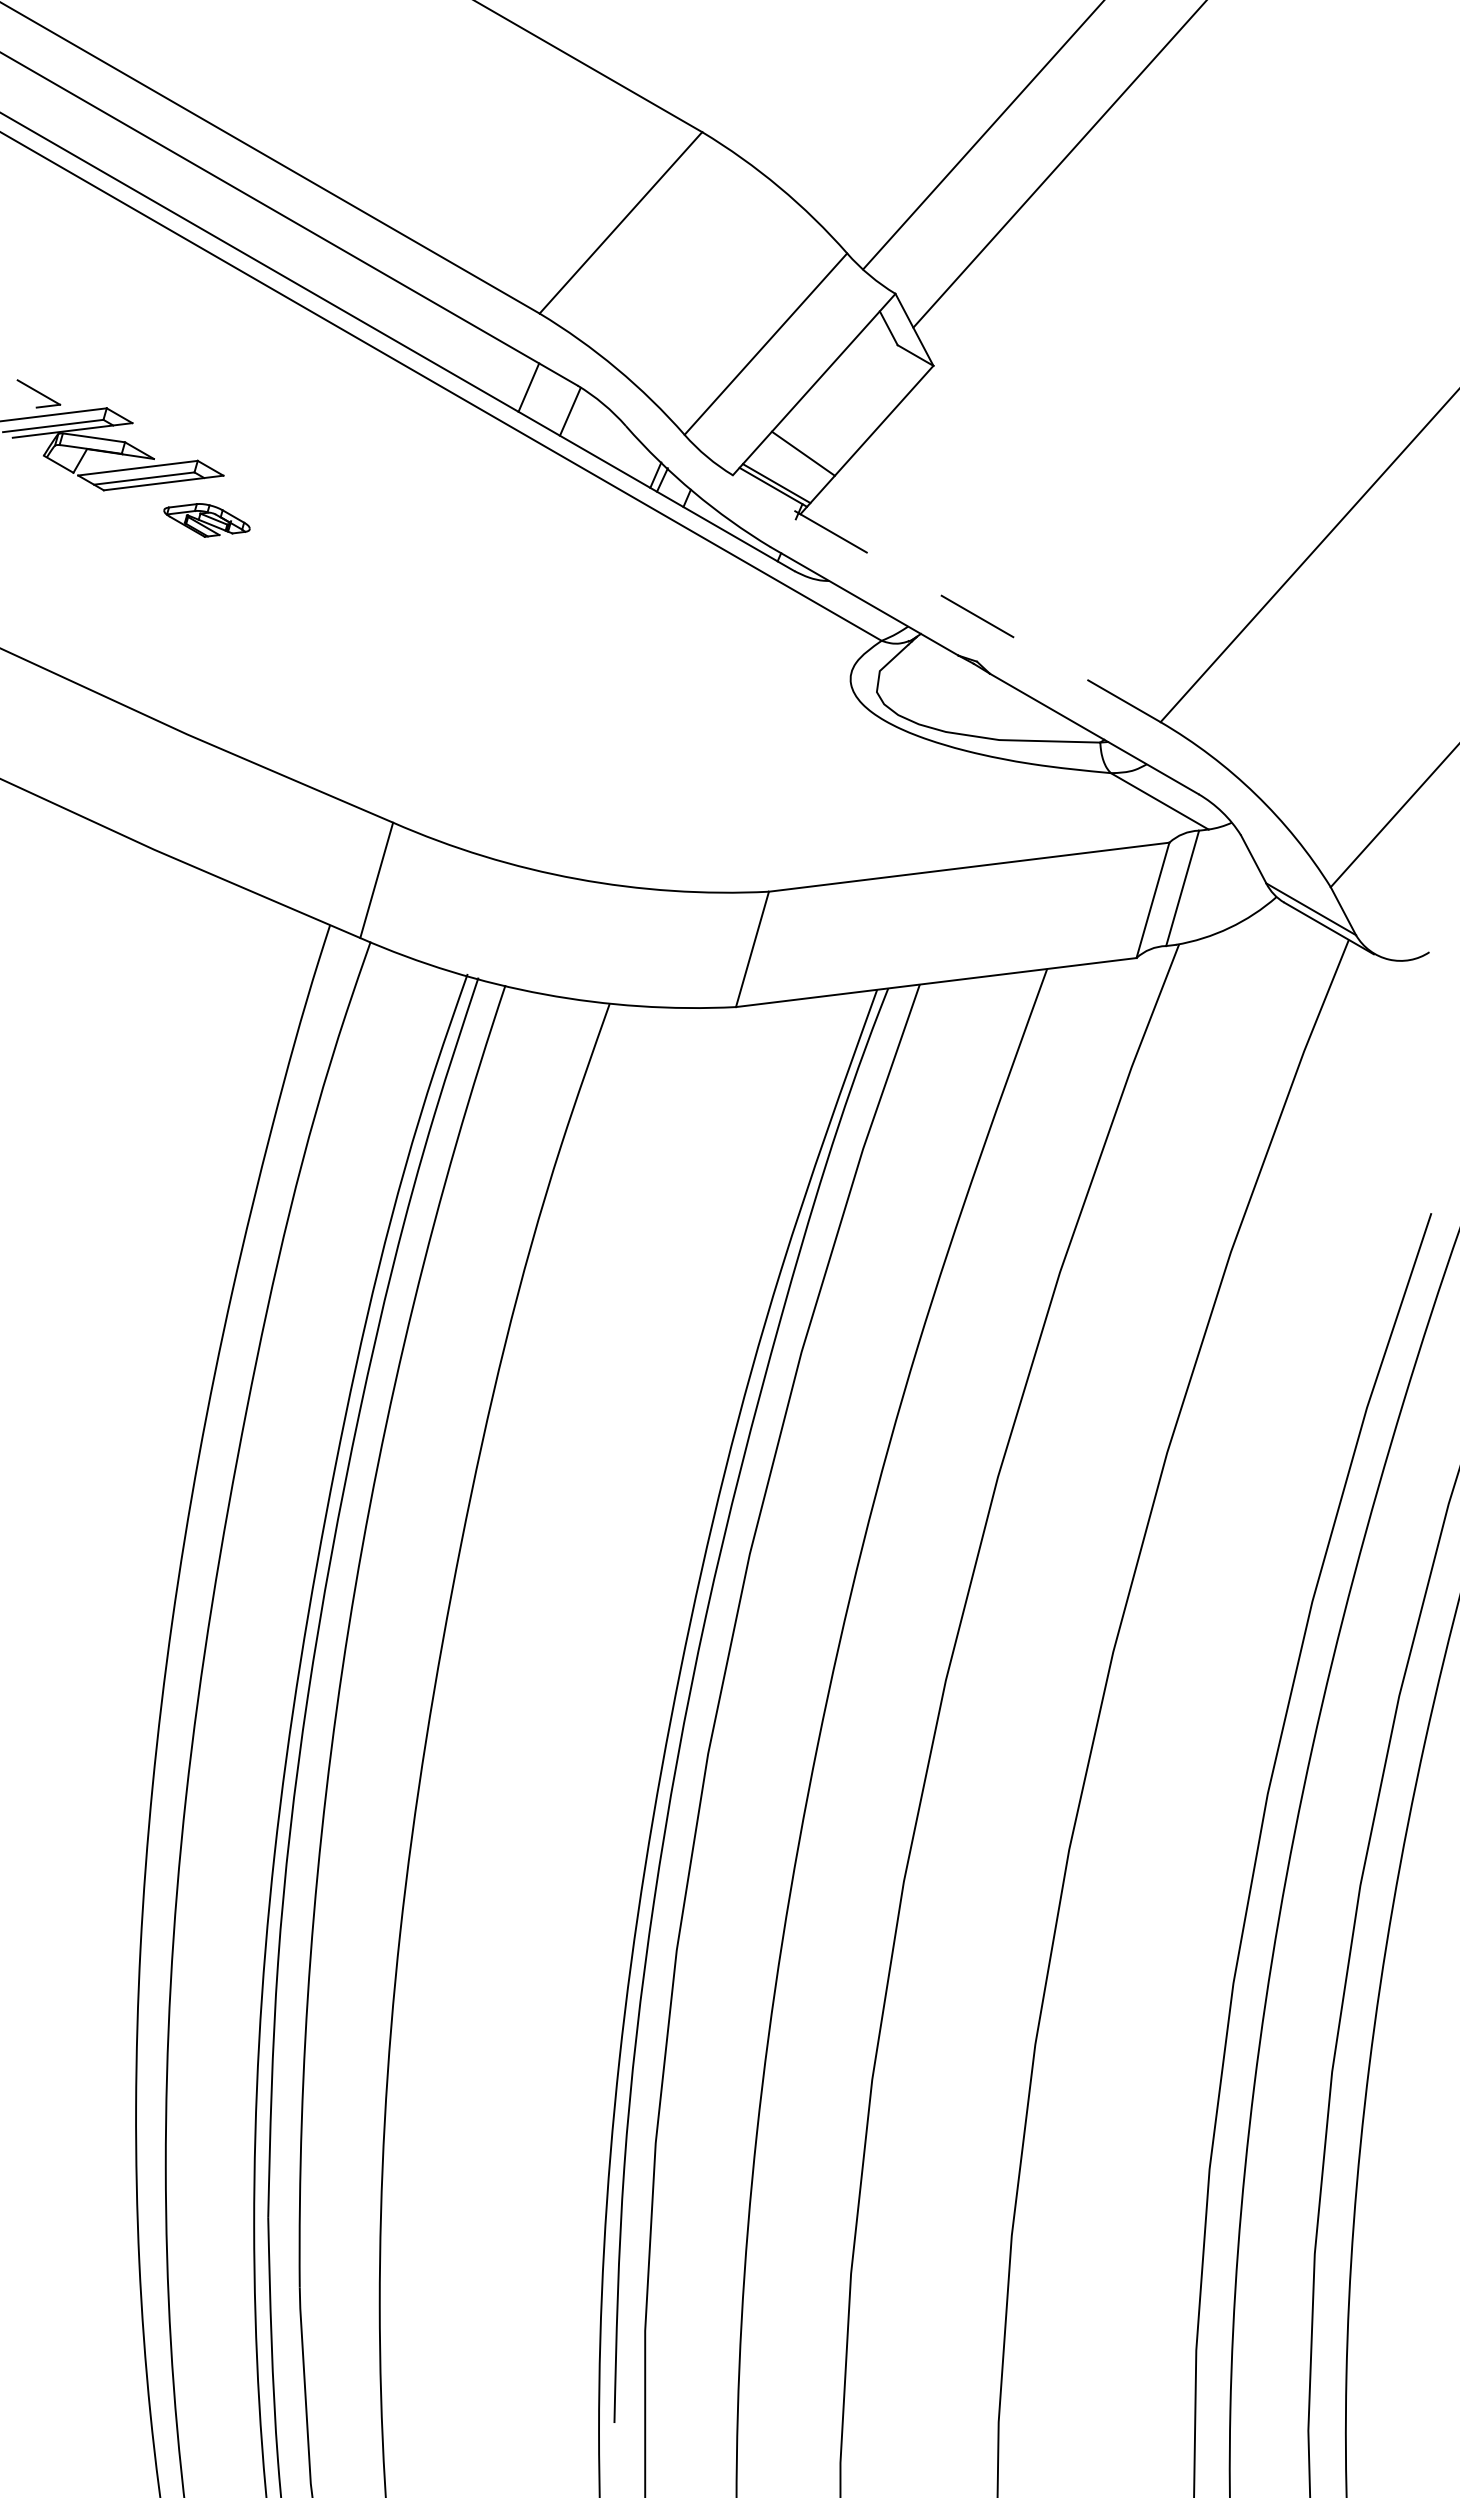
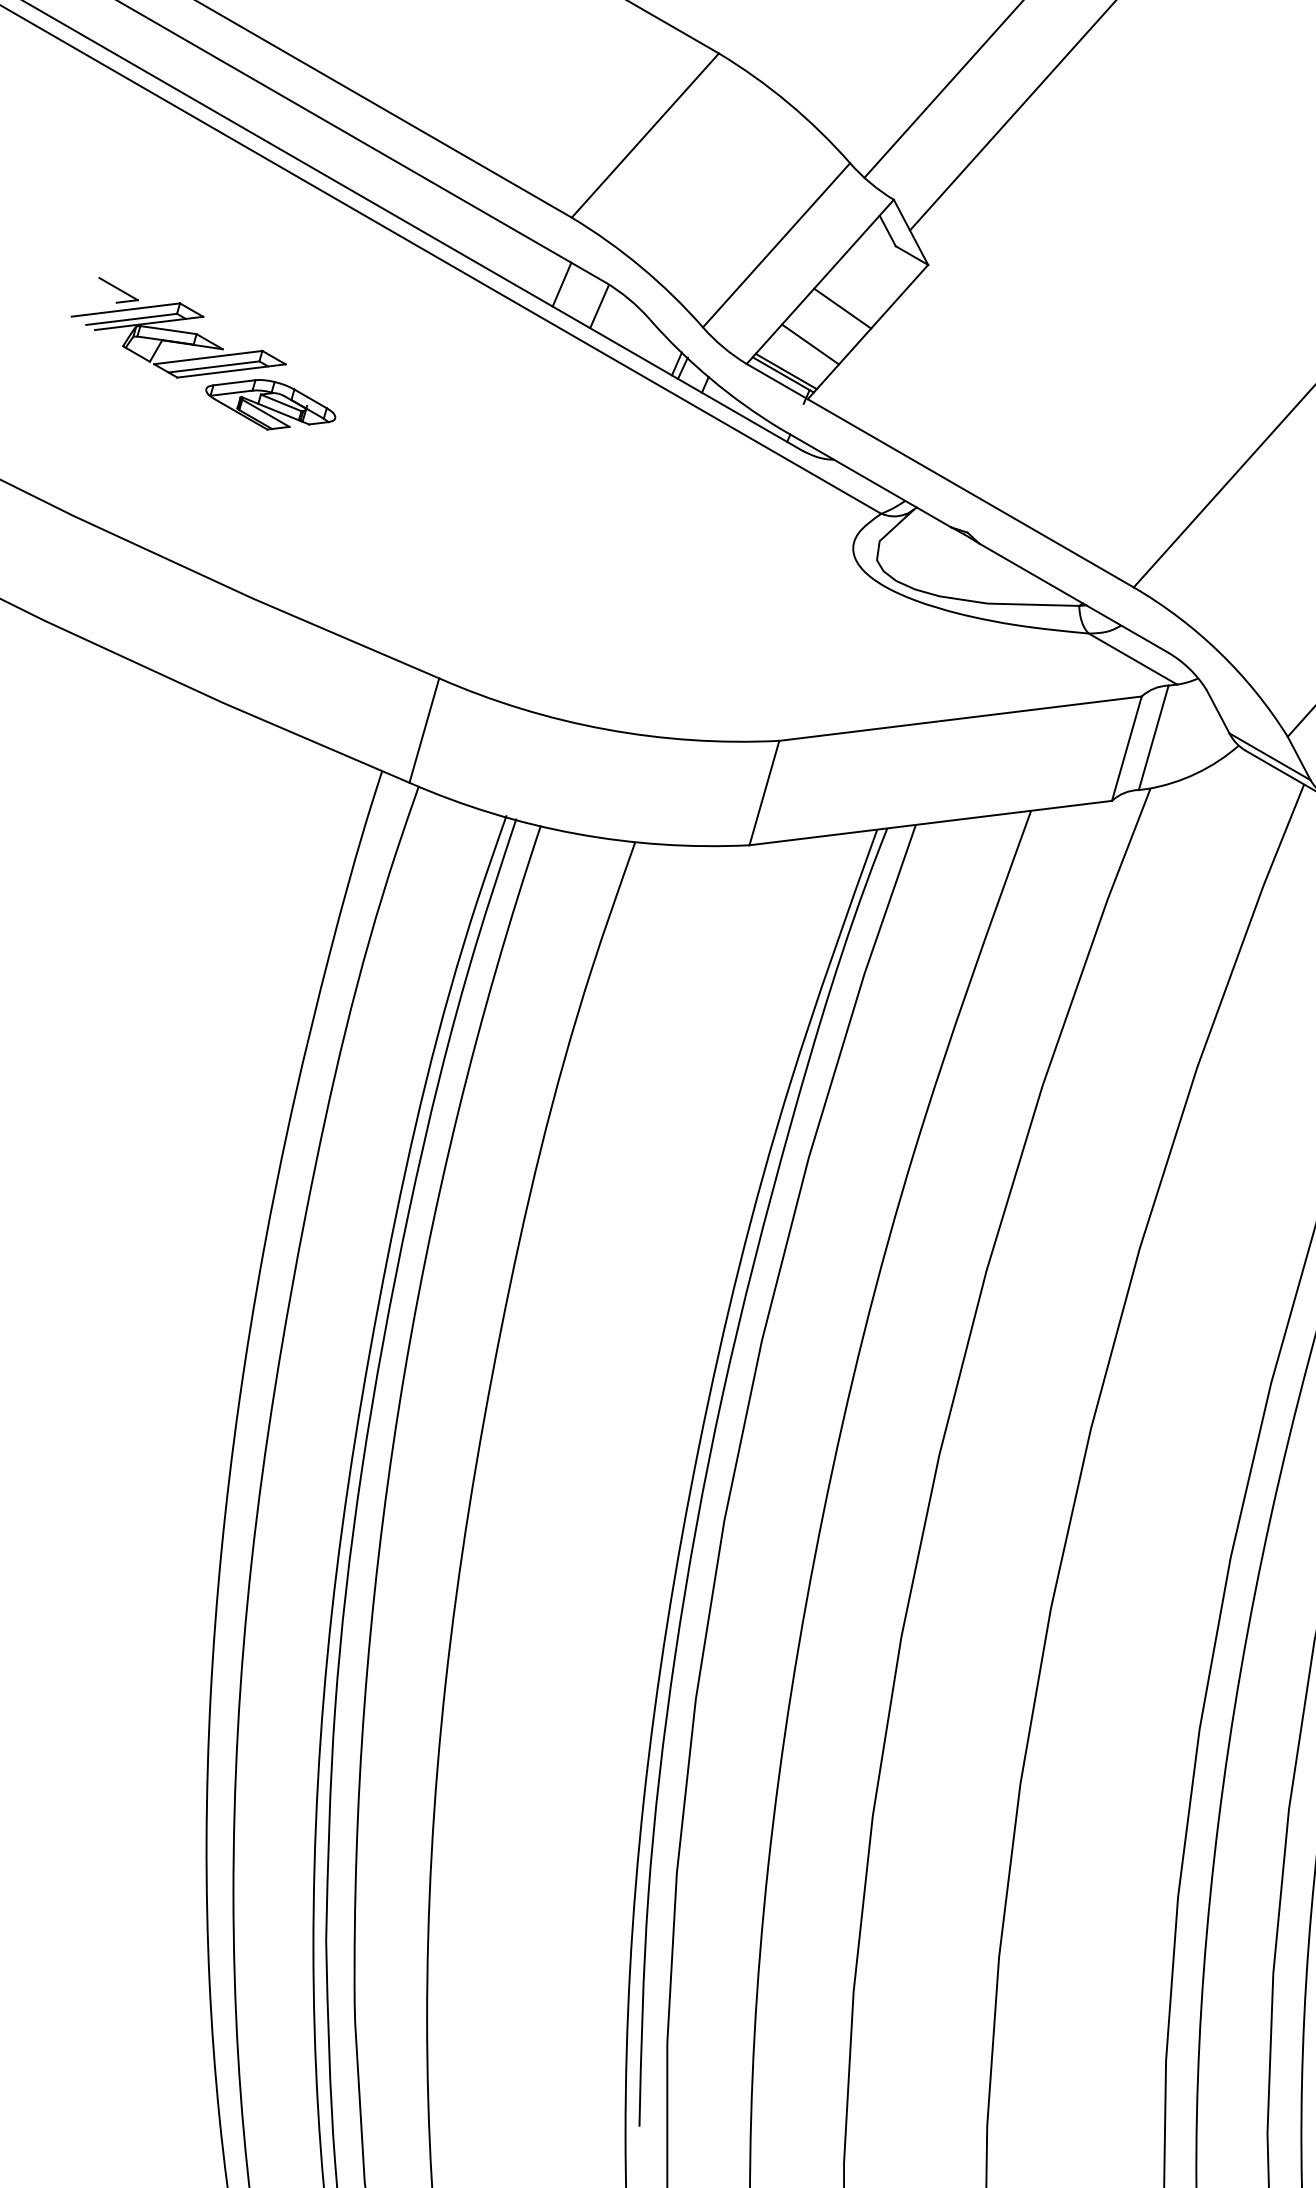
line: (838, 414) -> (842, 308), added
part: (206, 520) -> (270, 404), size x1.67
line: (946, 598) -> (939, 475), dashed -> solid

